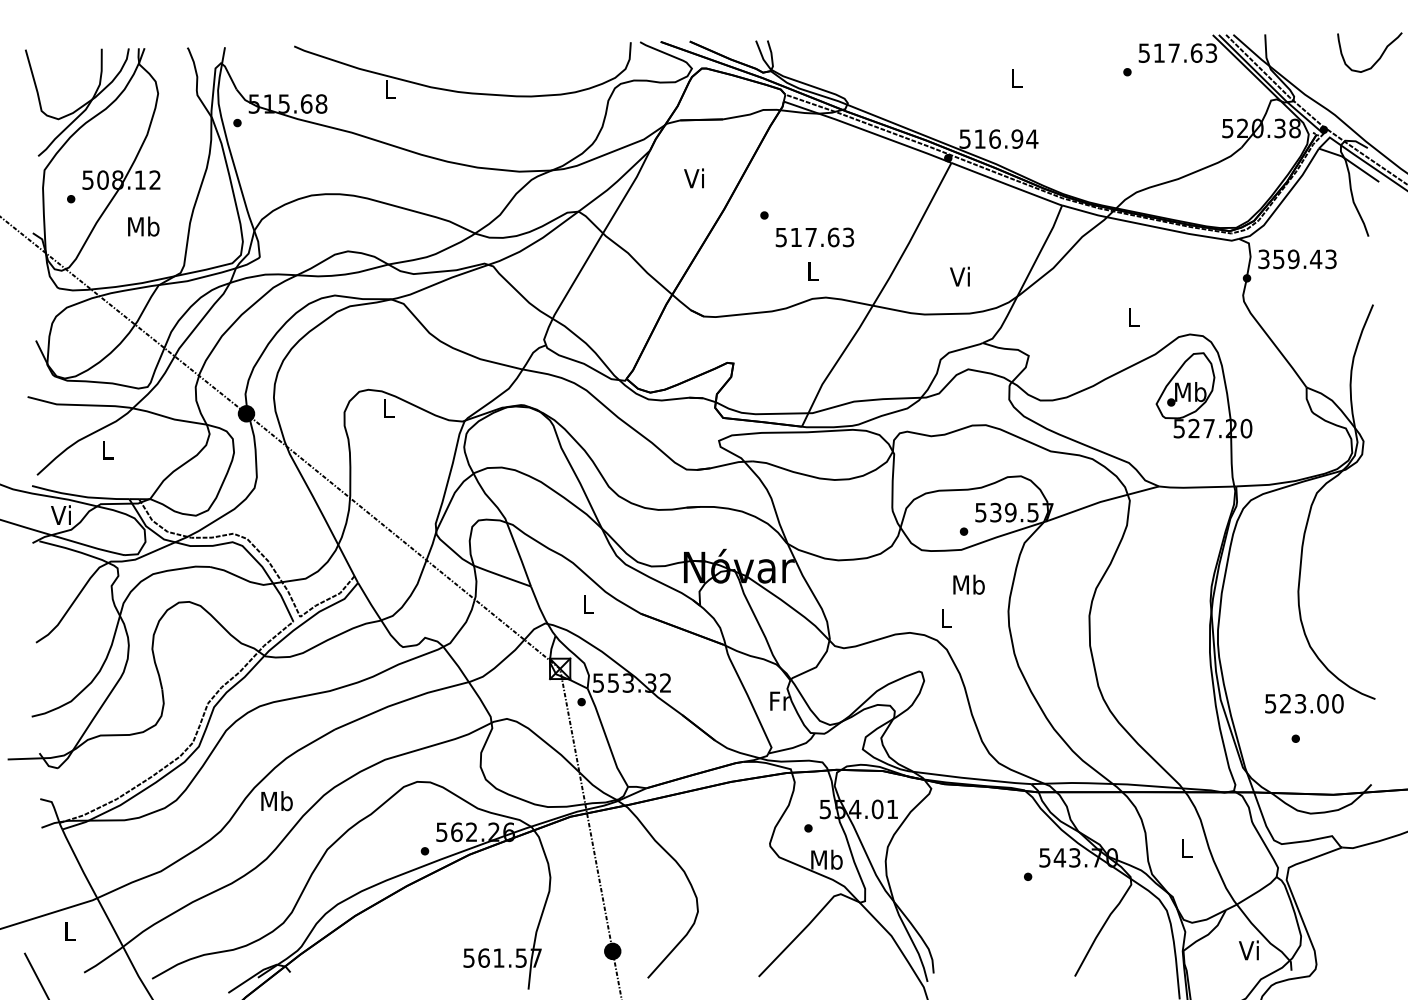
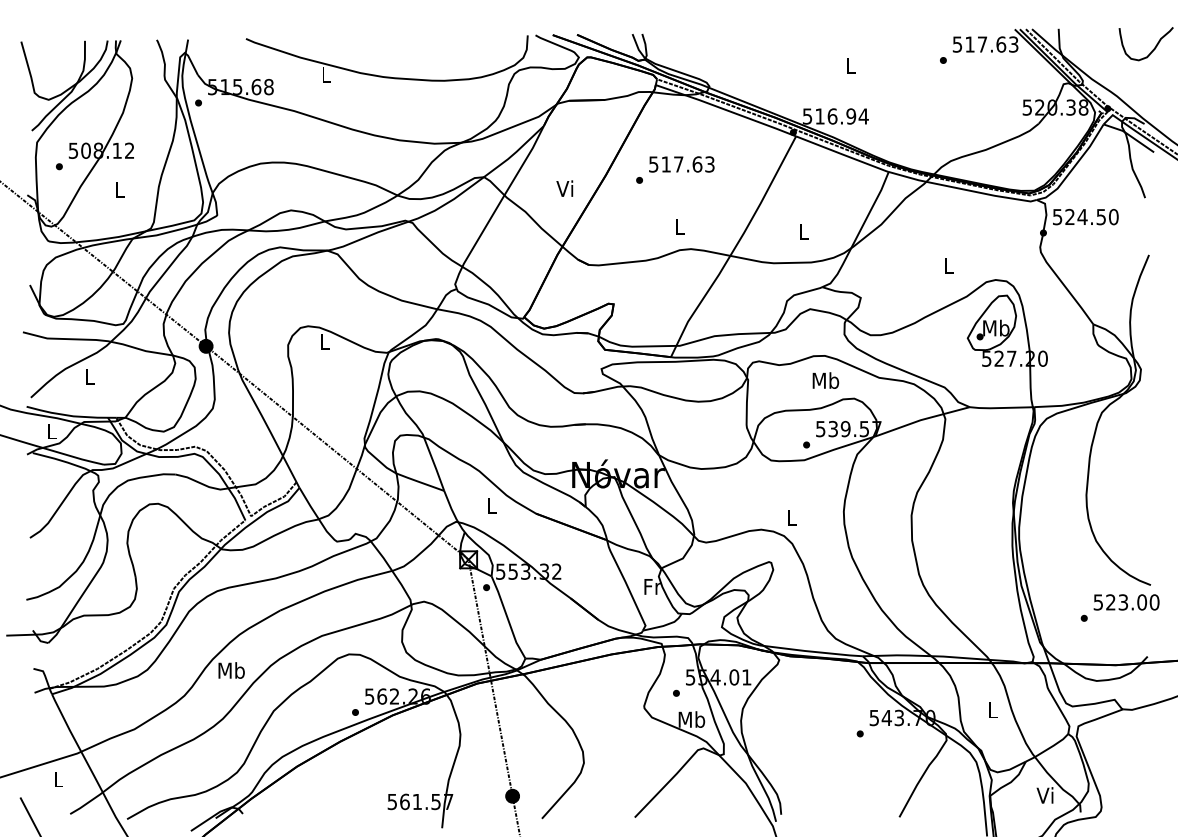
text: (693, 178) -> (564, 188), moved
text: (143, 226) -> (119, 189), Mb -> L
text: (814, 237) -> (681, 164), moved
text: (1297, 259) -> (1085, 217), 359.43 -> 524.50
text: (959, 276) -> (802, 231), Vi -> L
text: (60, 514) -> (50, 430), Vi -> L
text: (968, 584) -> (825, 380), moved
text: (1304, 703) -> (1126, 602), moved

